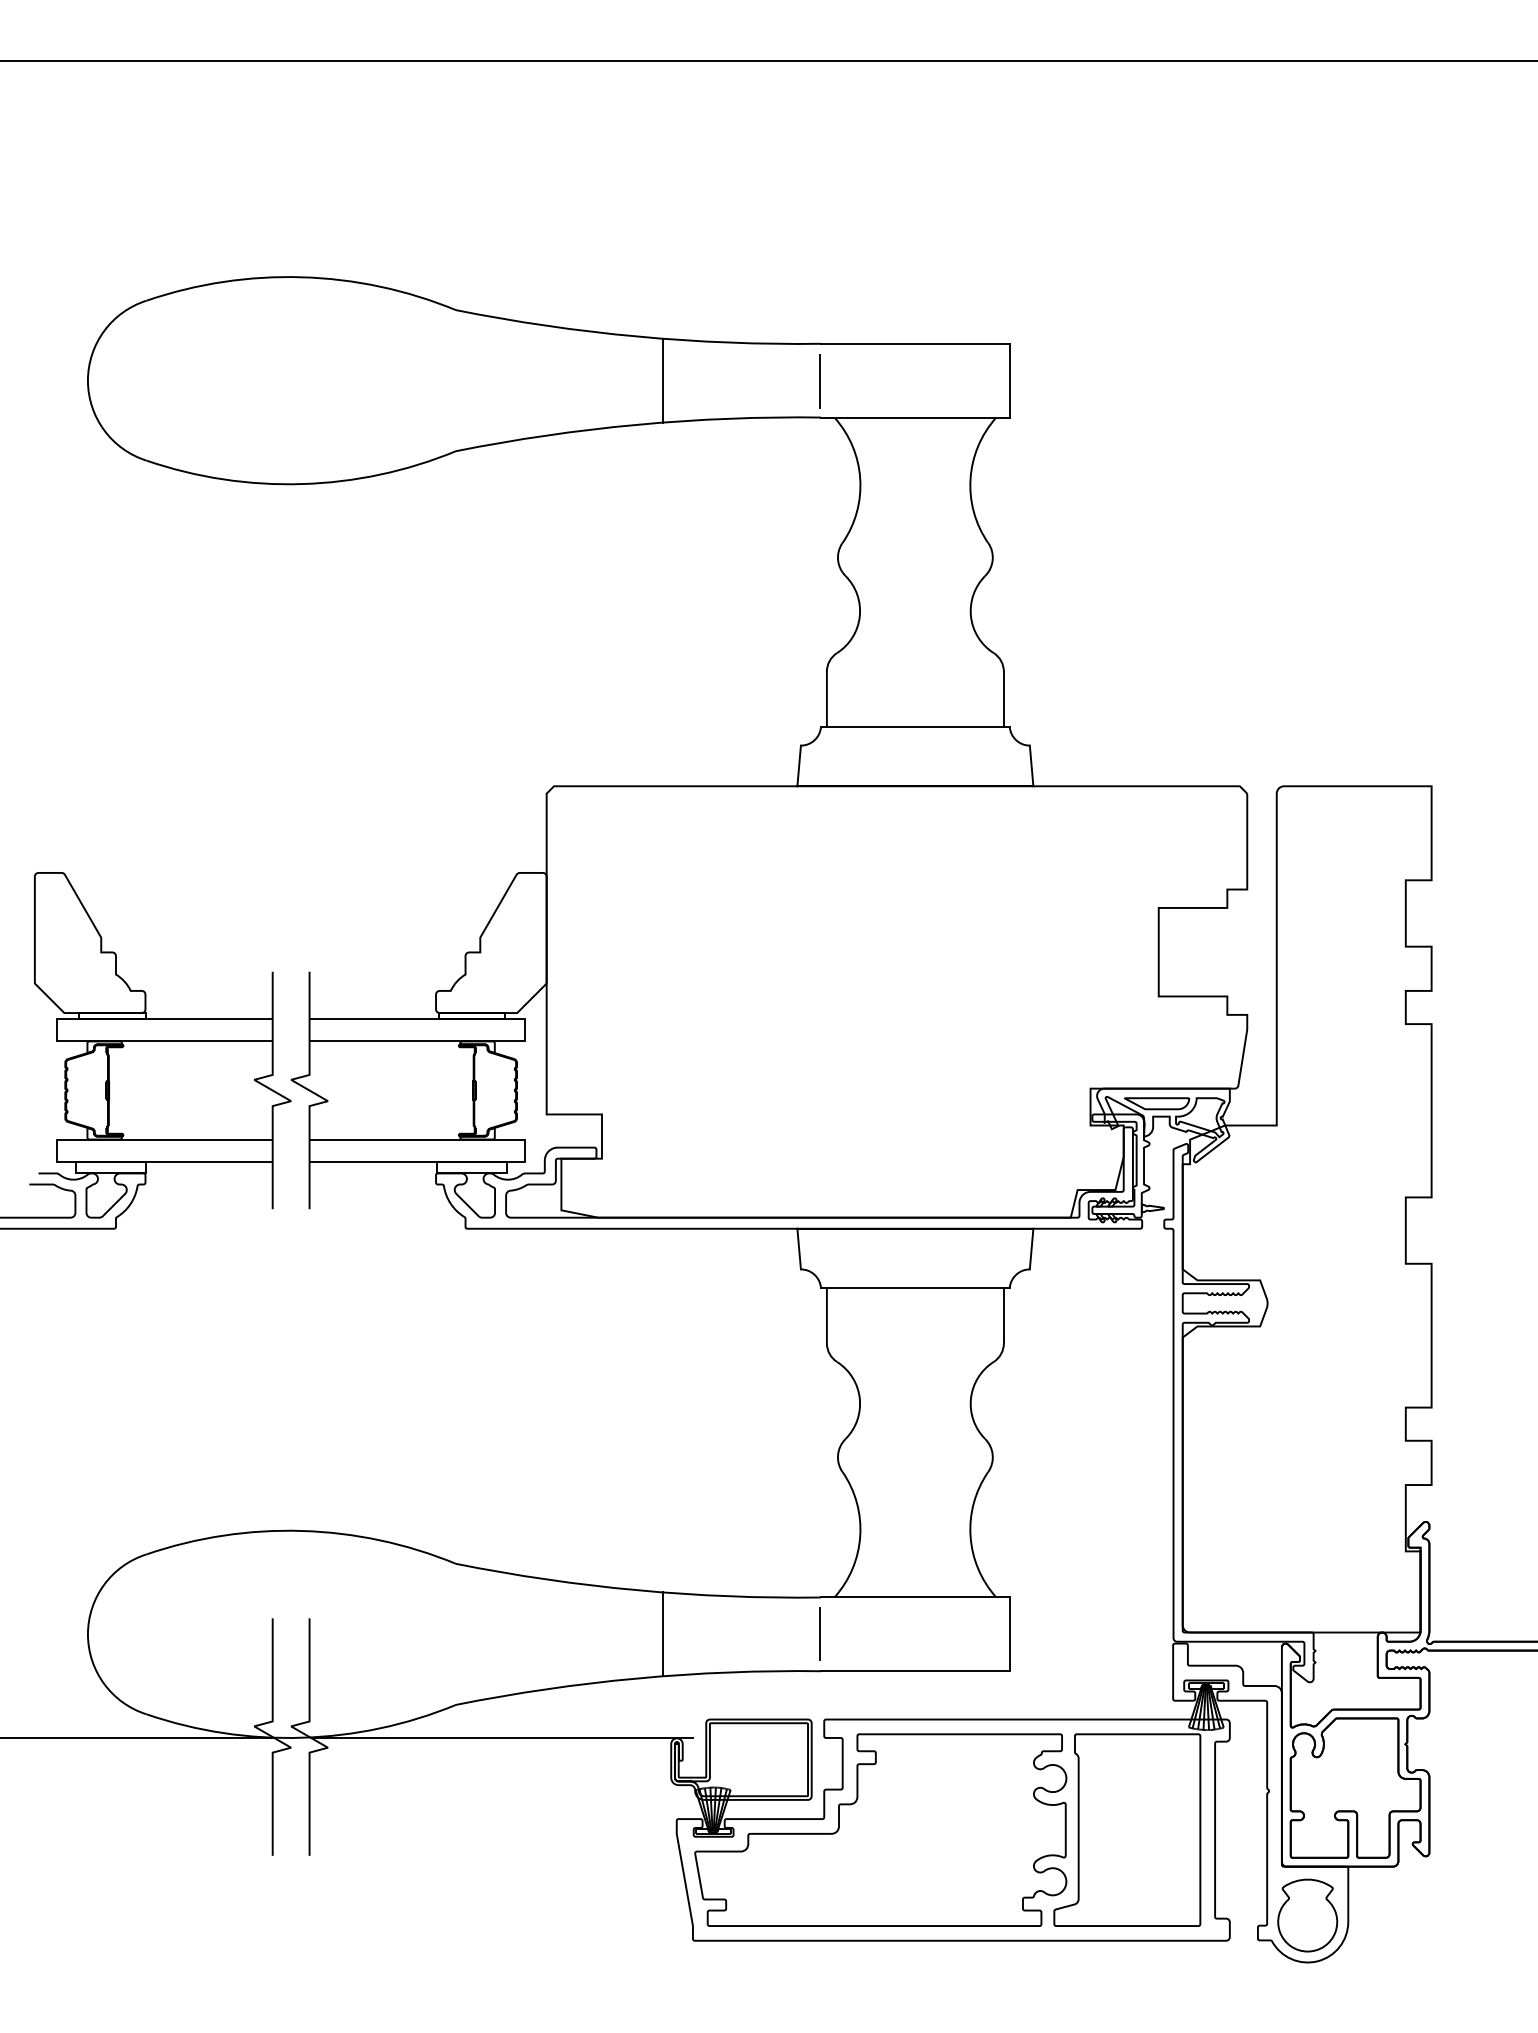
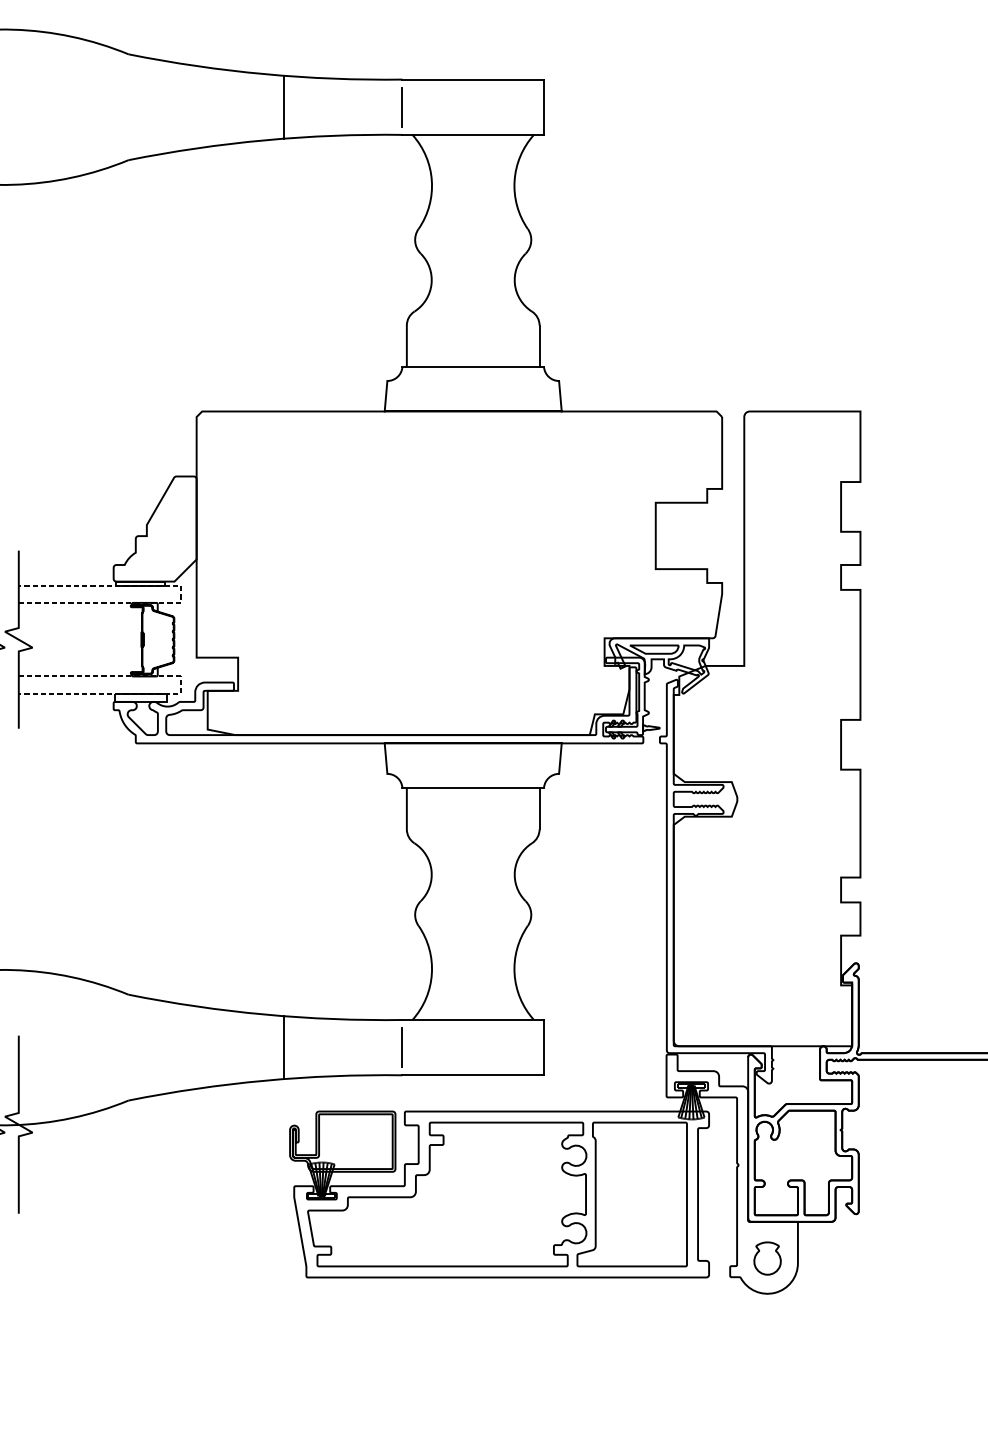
line: (525, 1029) -> (180, 593), solid -> dashed
line: (525, 1151) -> (180, 685), solid -> dashed
line: (502, 1738) -> (163, 1125), removed
part: (1307, 1915) -> (767, 1258), size x0.6

